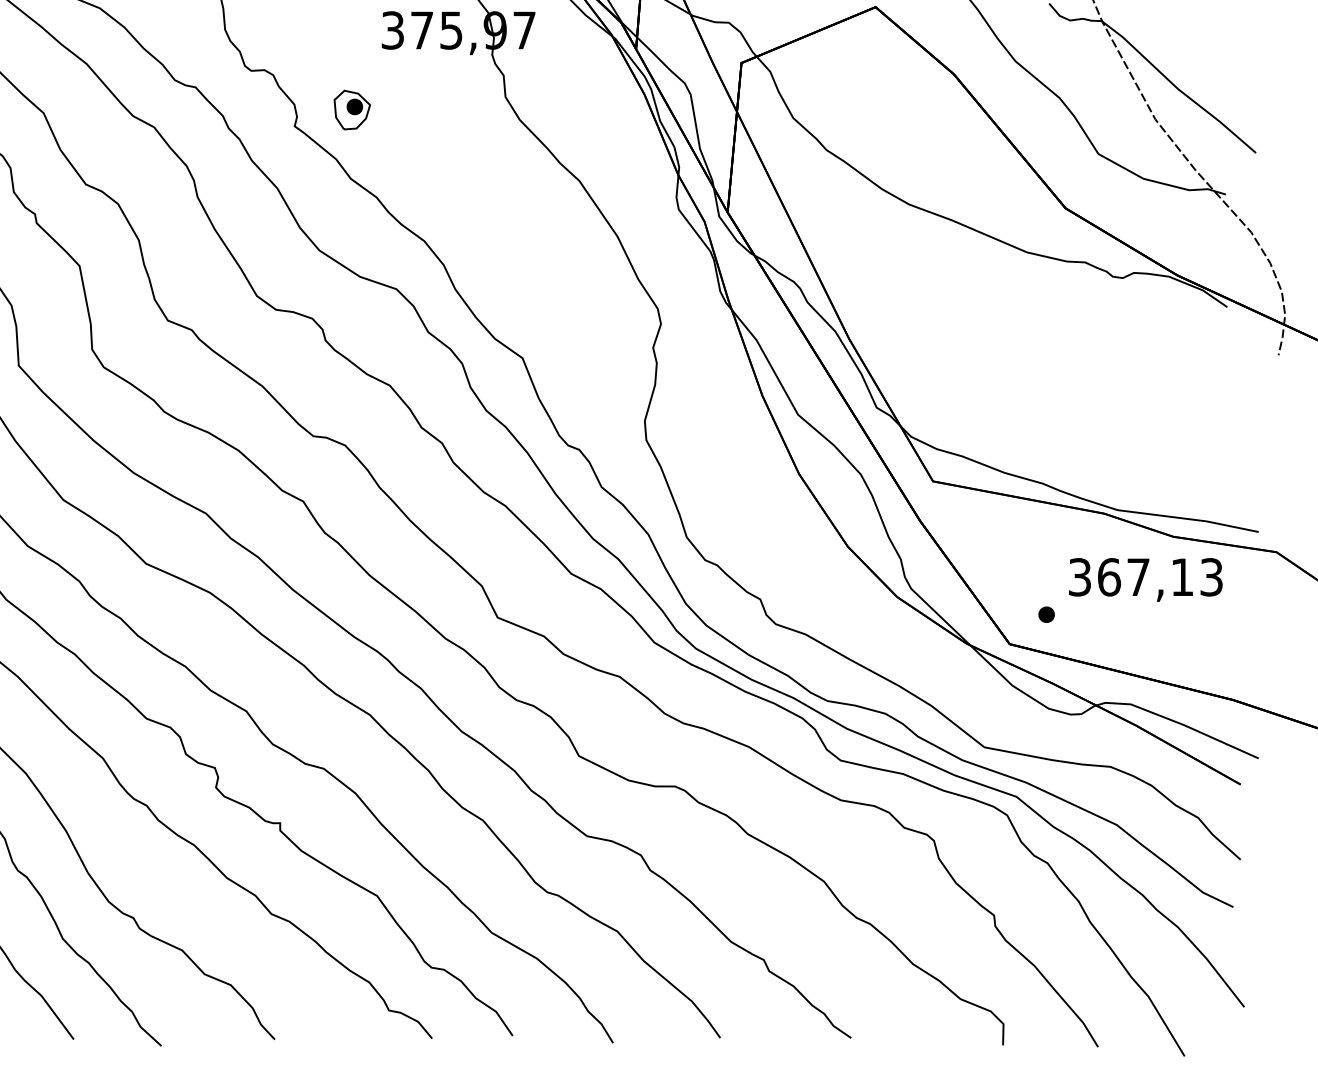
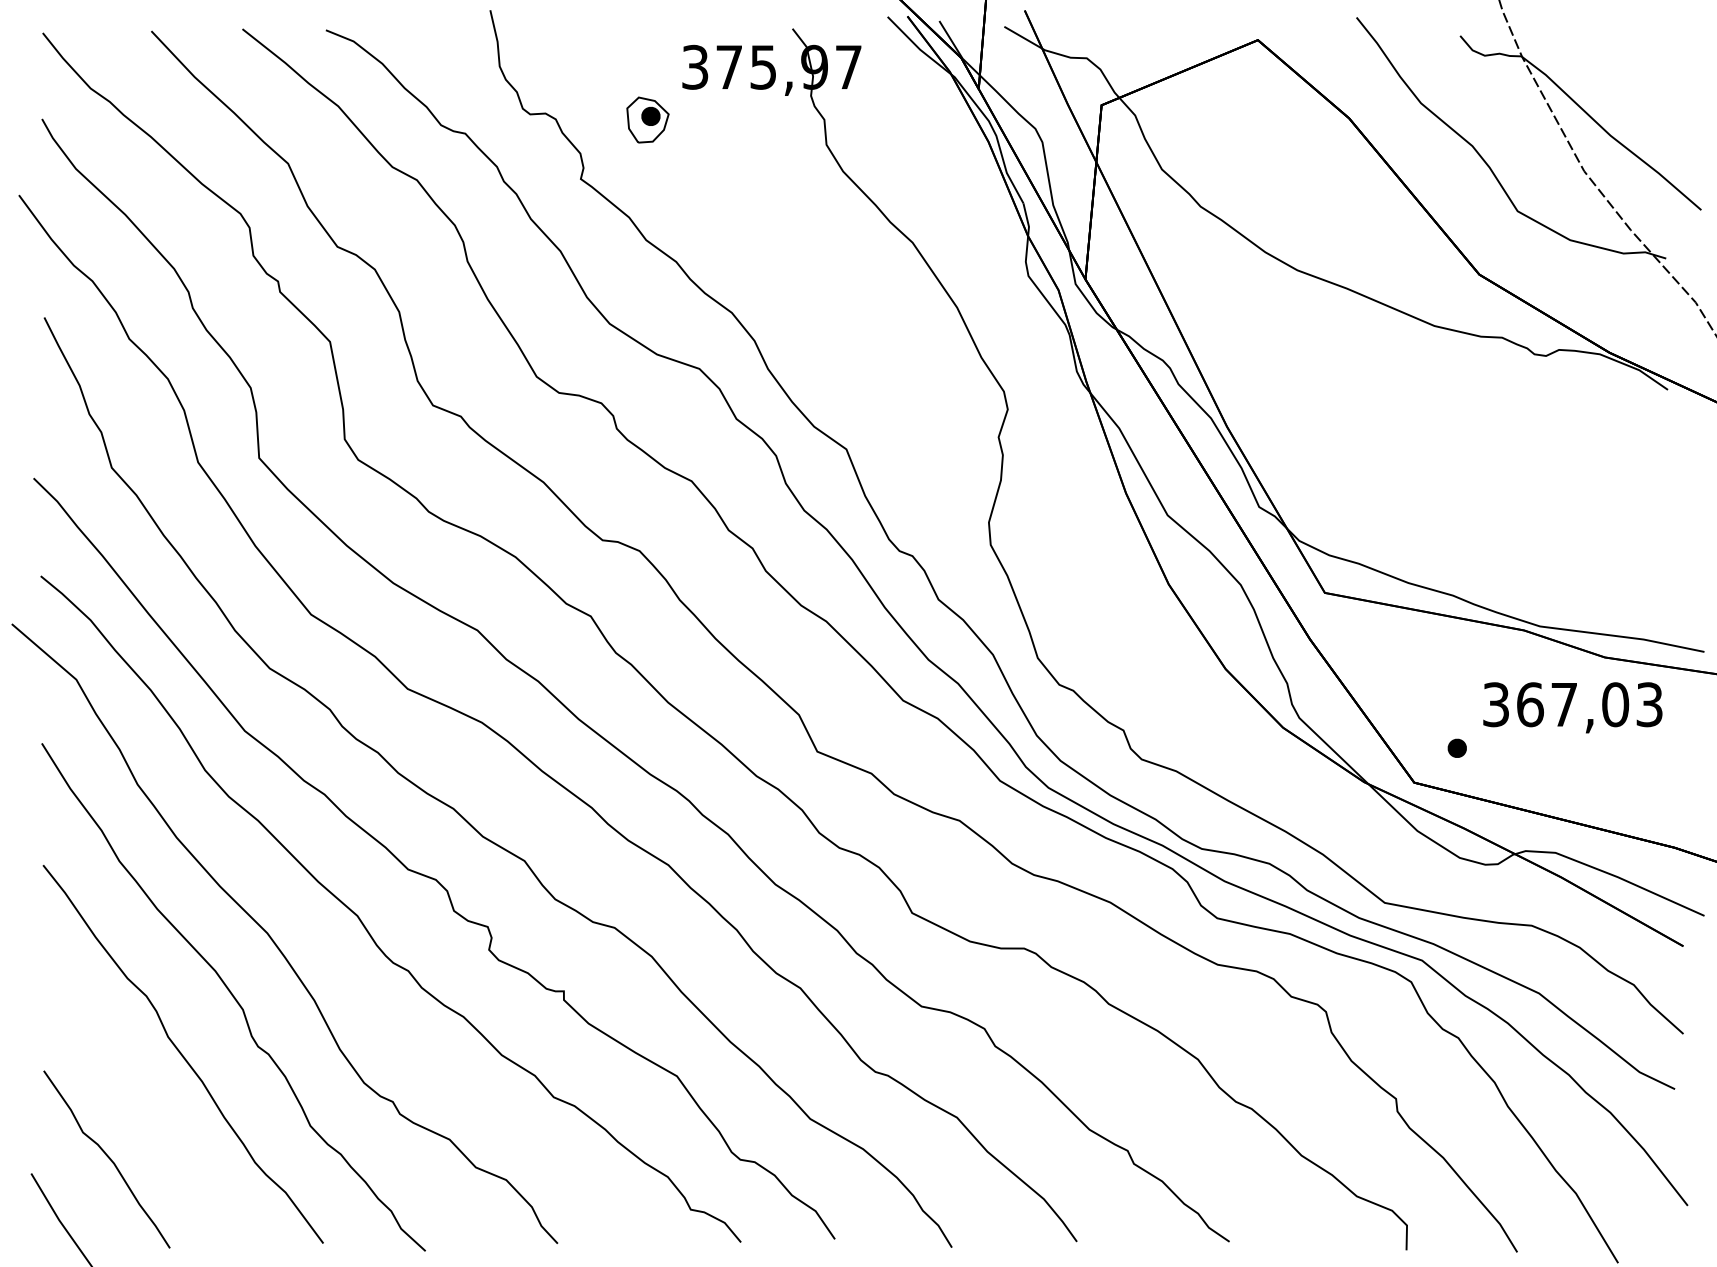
part: (351, 109) -> (647, 119), moved
text: (1182, 577) -> (1615, 704), 367,13 -> 367,03

